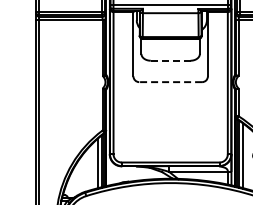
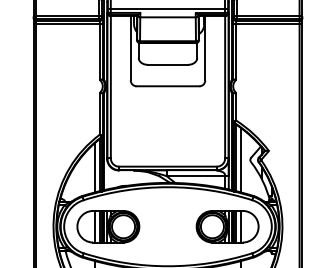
line: (170, 60) -> (167, 64), dashed -> solid
line: (170, 82) -> (167, 86), dashed -> solid

